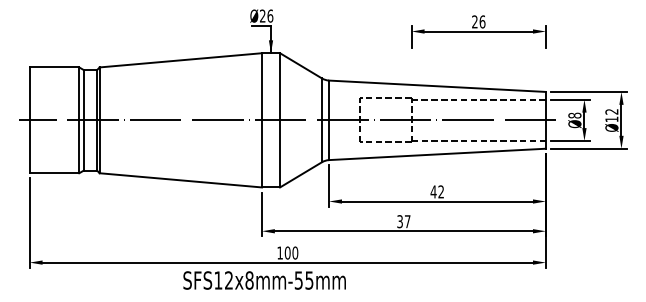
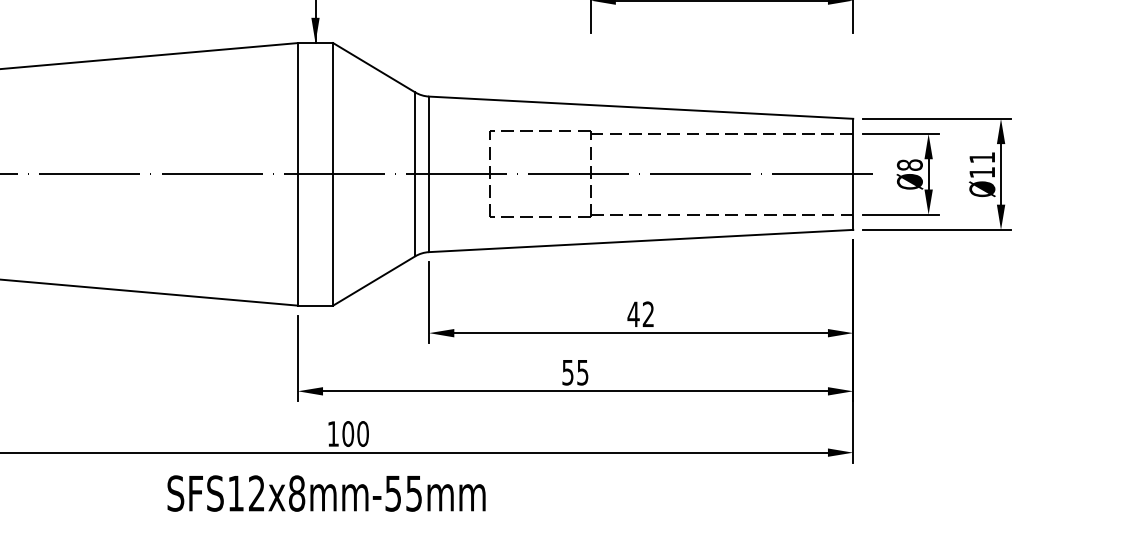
text: (611, 111) -> (981, 157), Ø12 -> Ø11
text: (403, 221) -> (574, 372), 37 -> 55
text: (264, 280) -> (326, 493), moved

